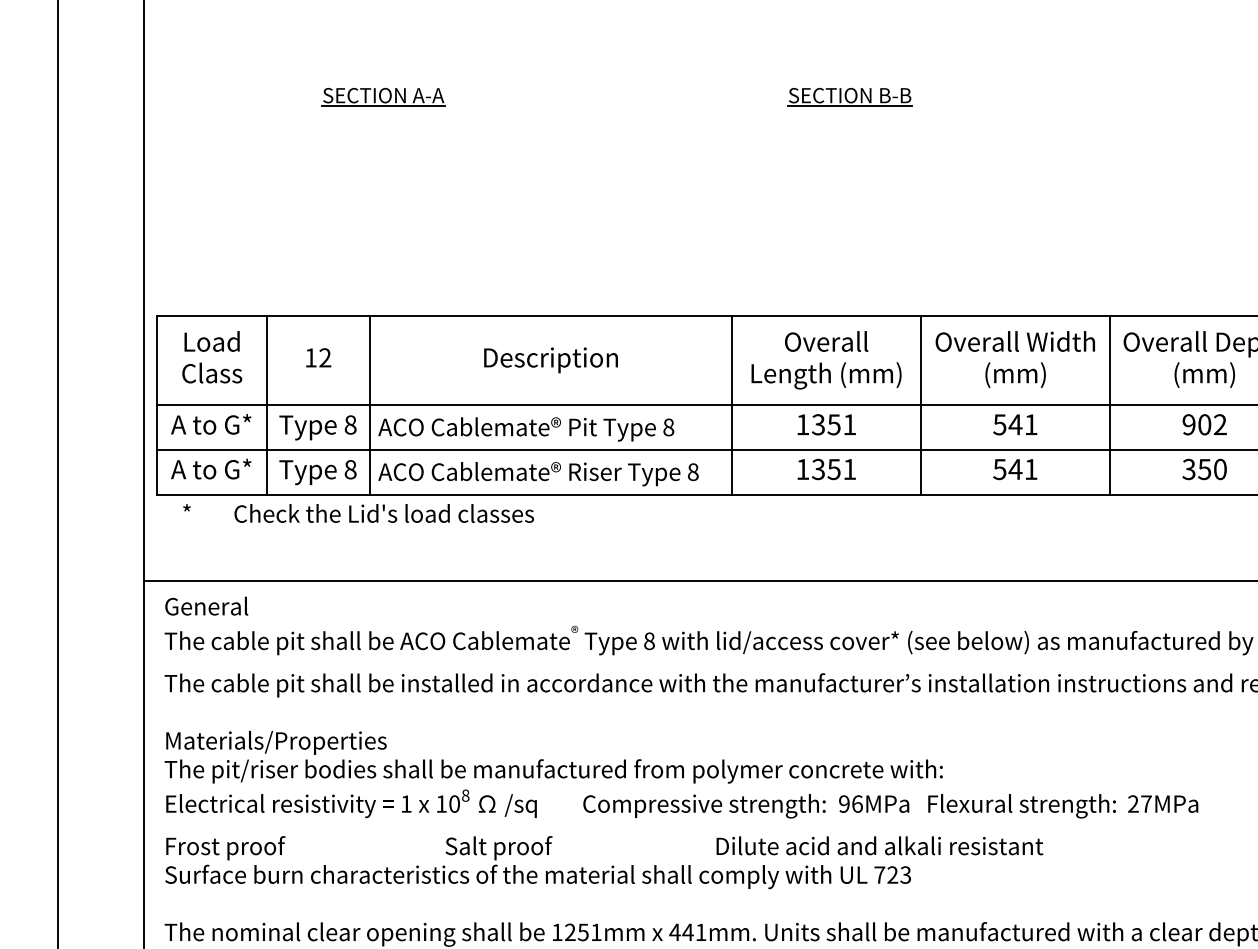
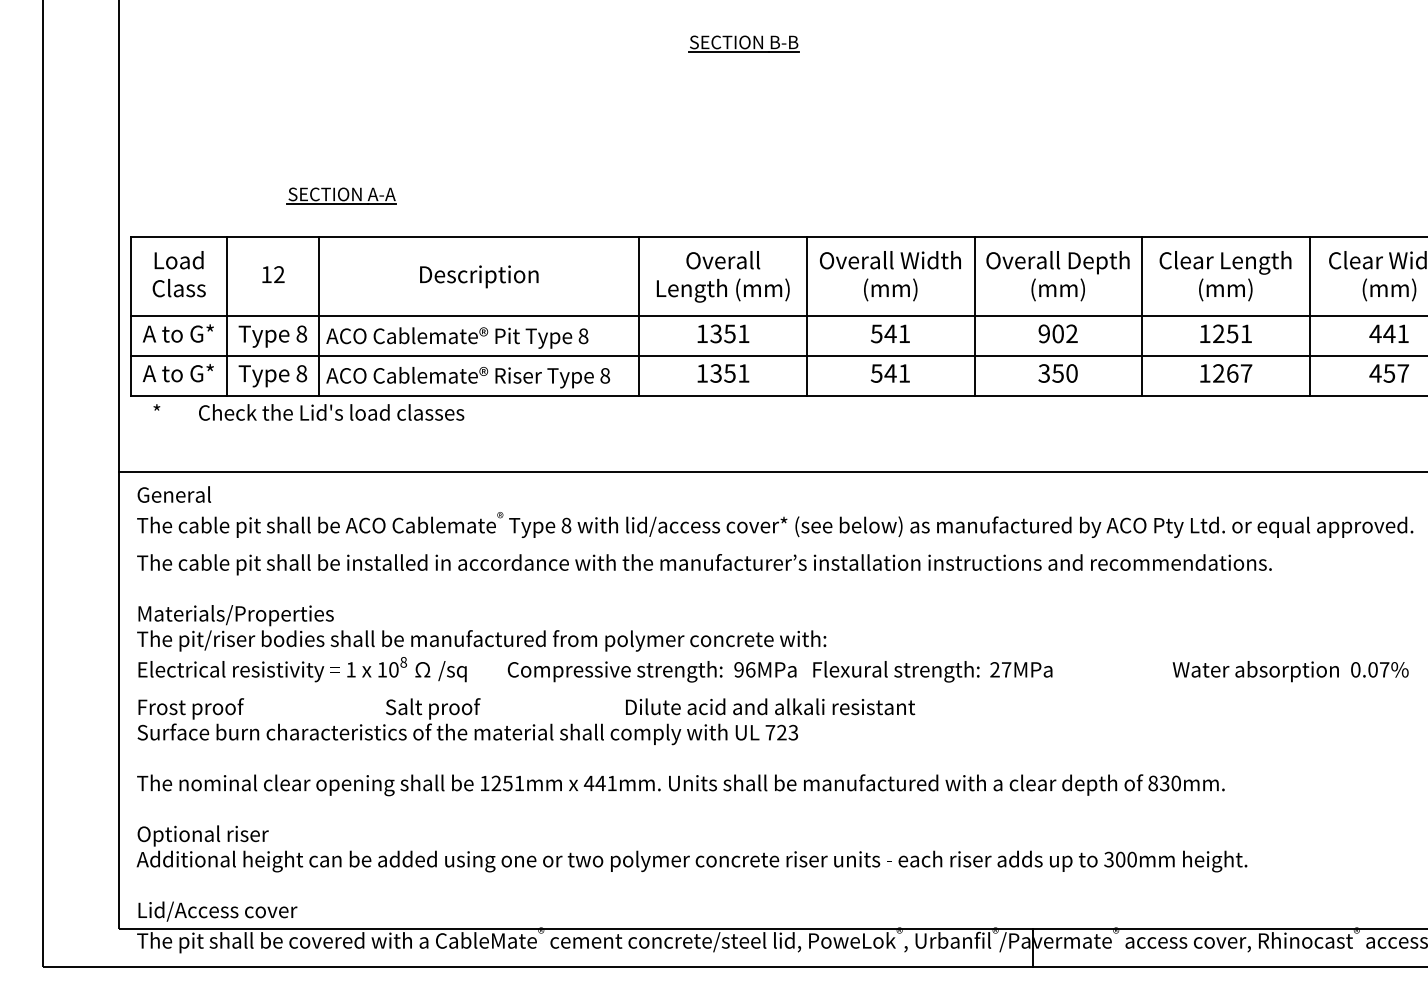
part: (383, 96) -> (341, 195), moved

